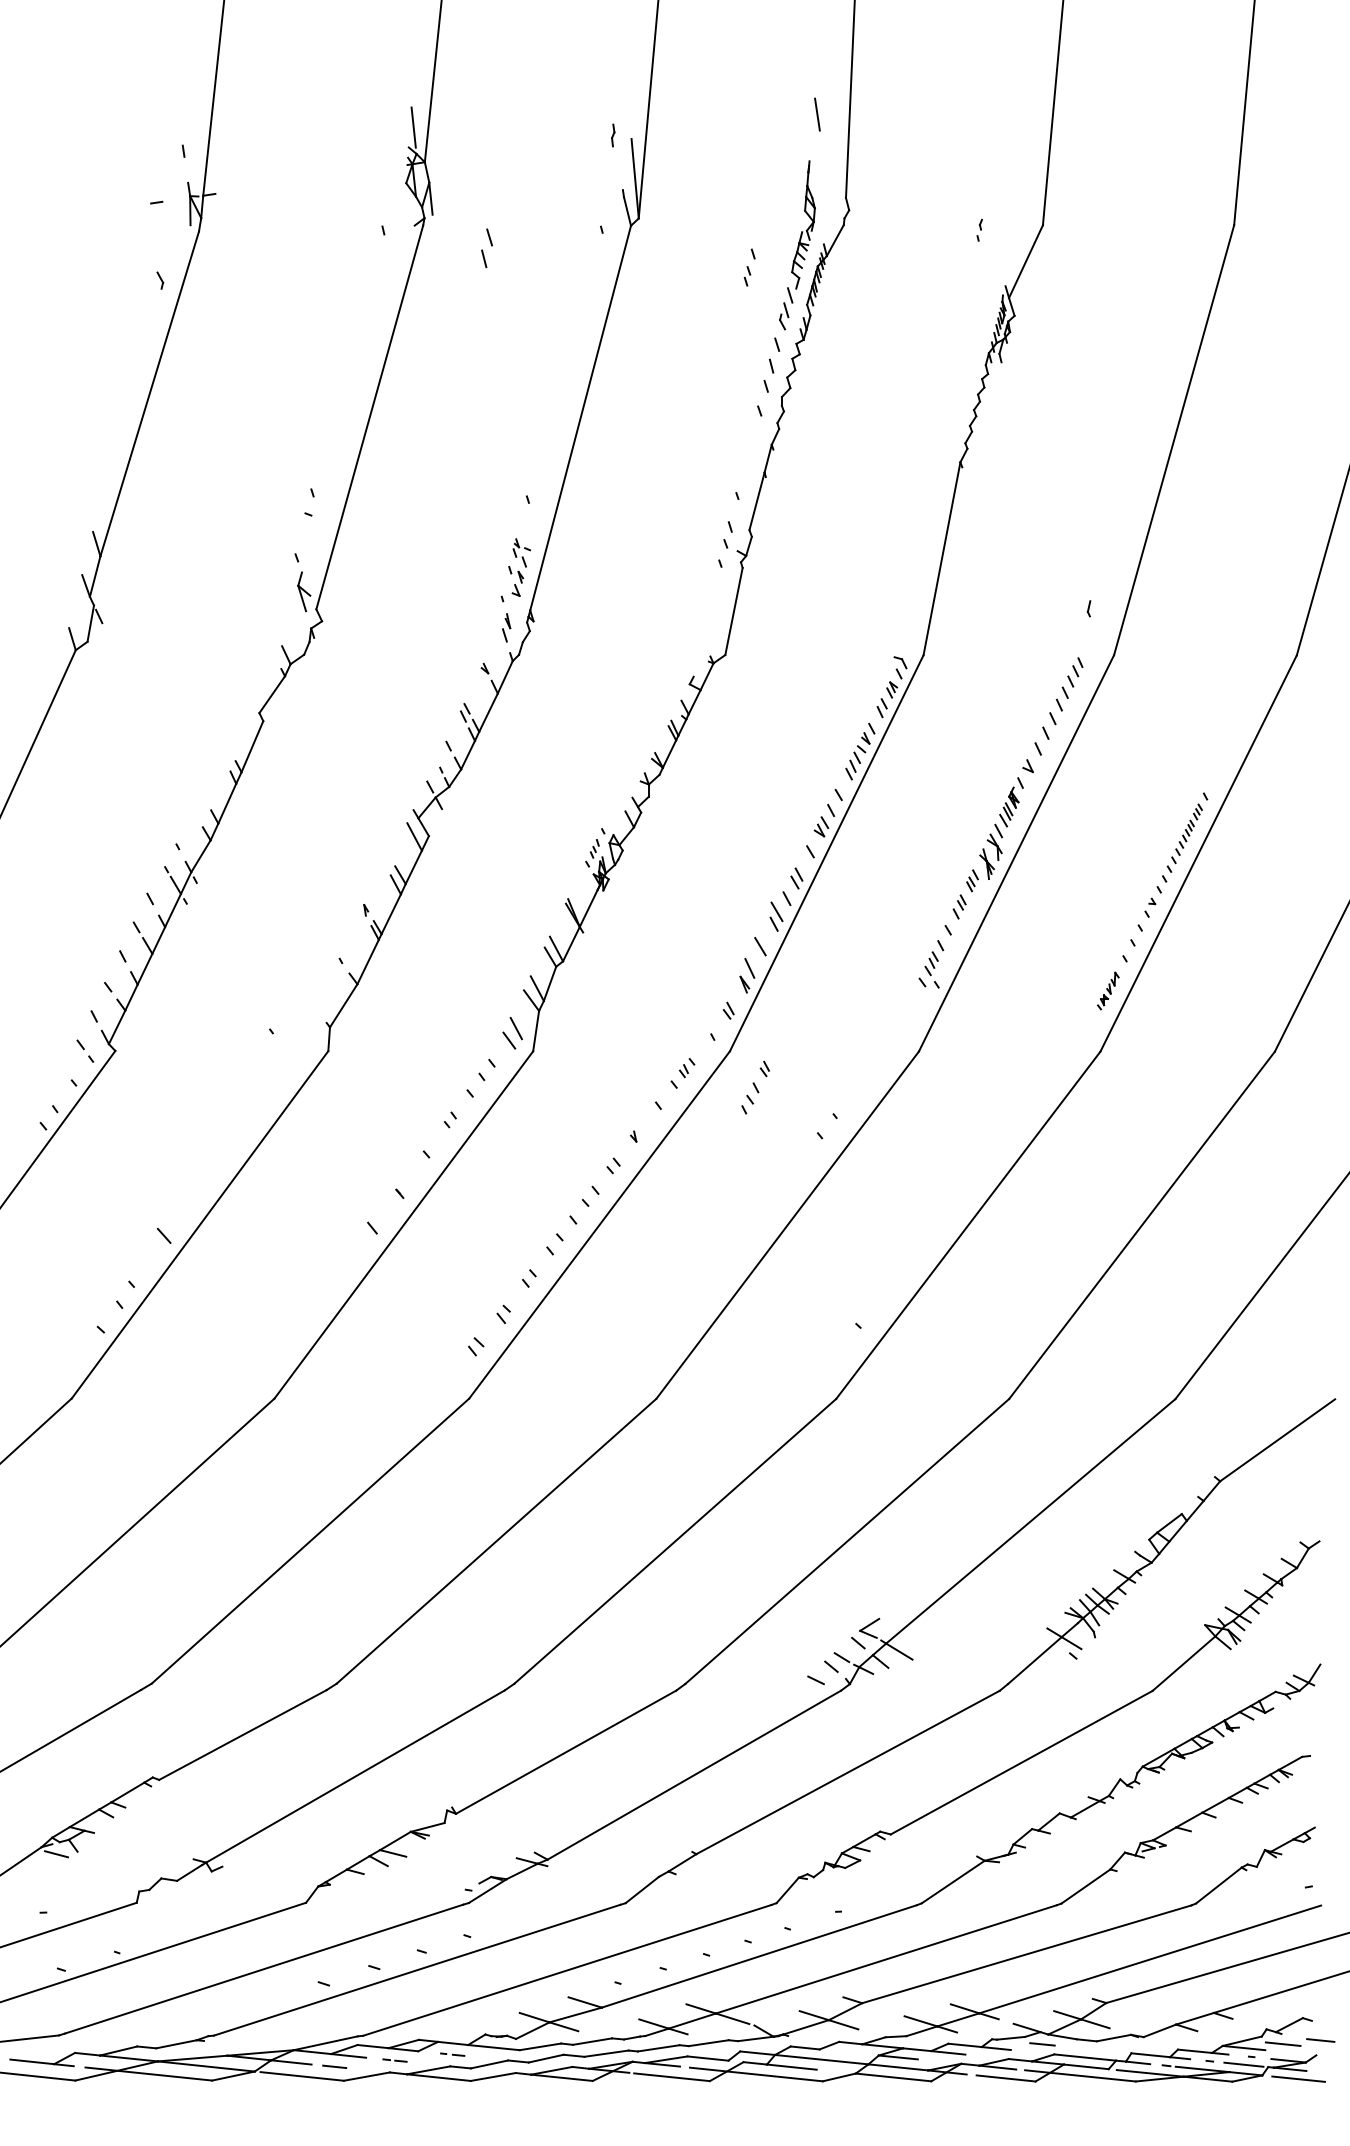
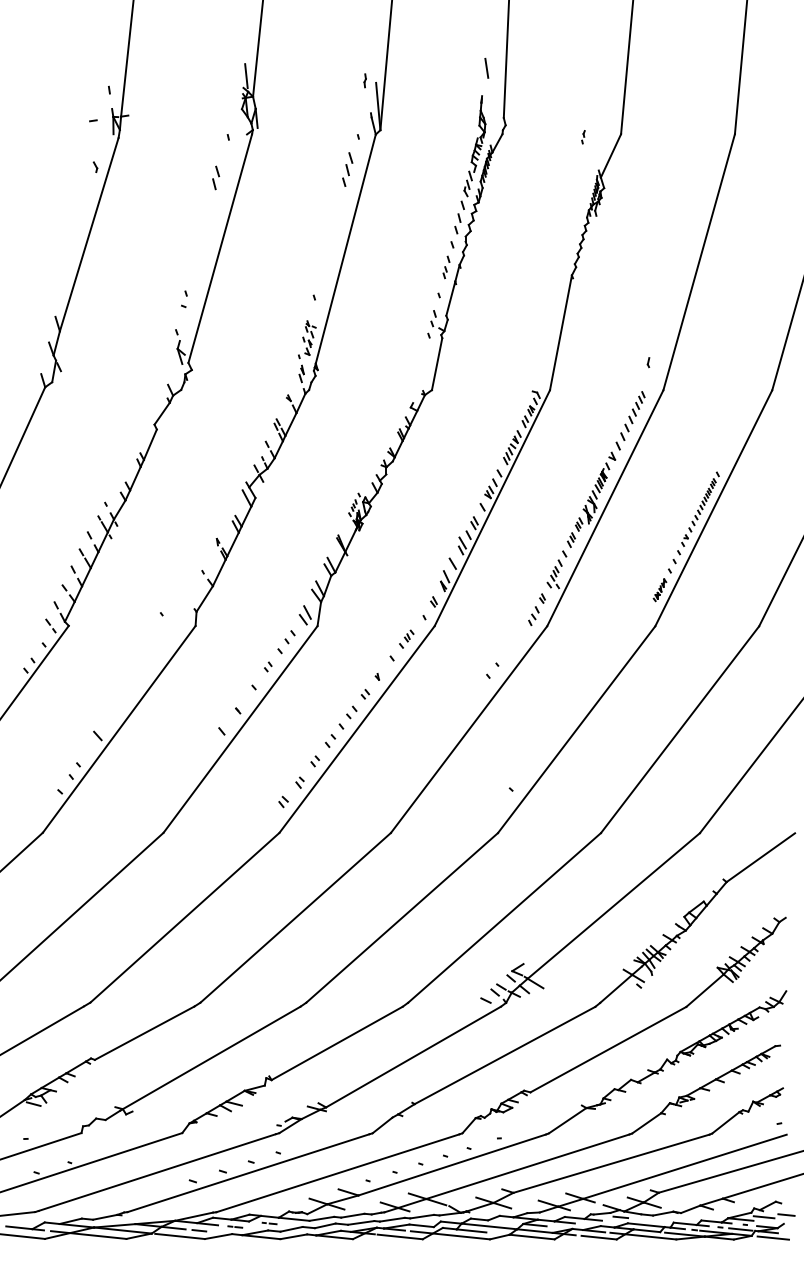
part: (487, 247) -> (216, 177), moved
part: (749, 267) -> (446, 267), moved
part: (583, 284) -> (347, 169), added
part: (754, 1087) -> (536, 609), moved

